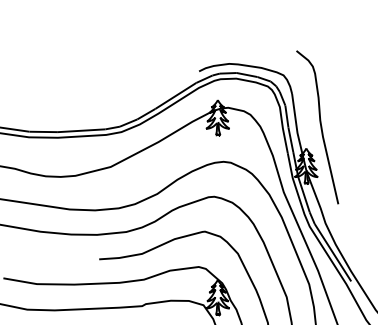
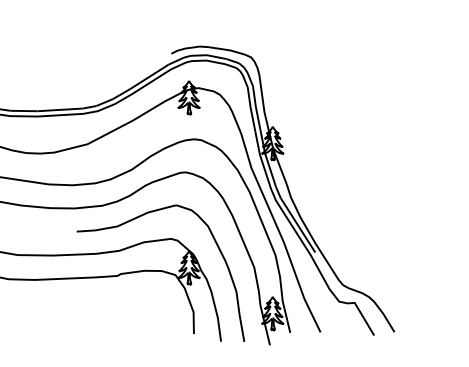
curve: (319, 125) -> (285, 104), removed

